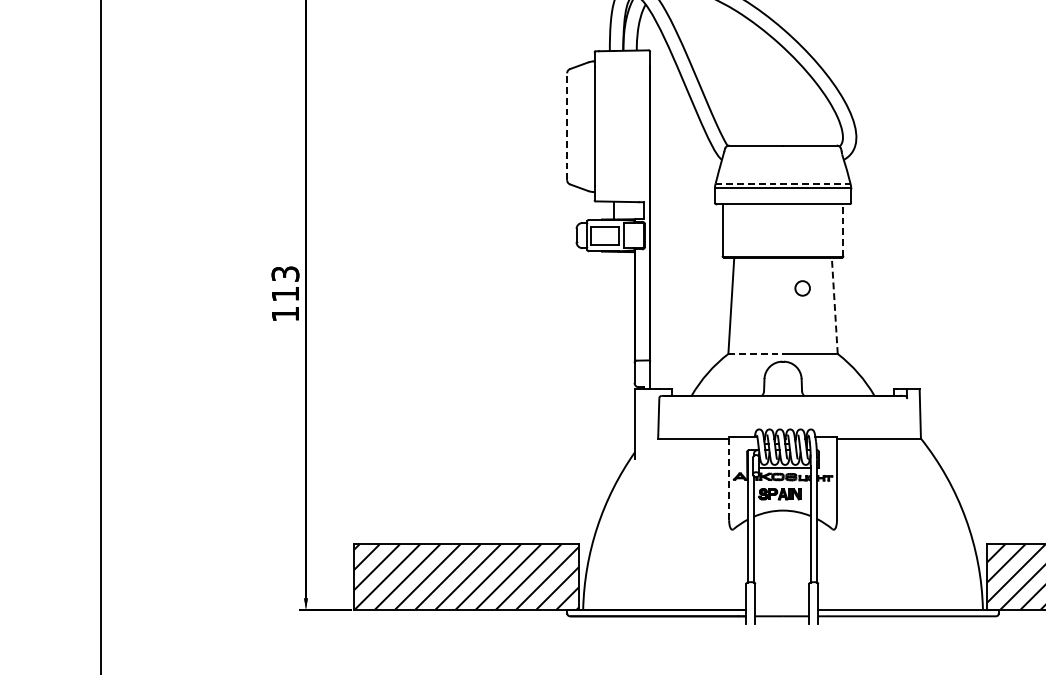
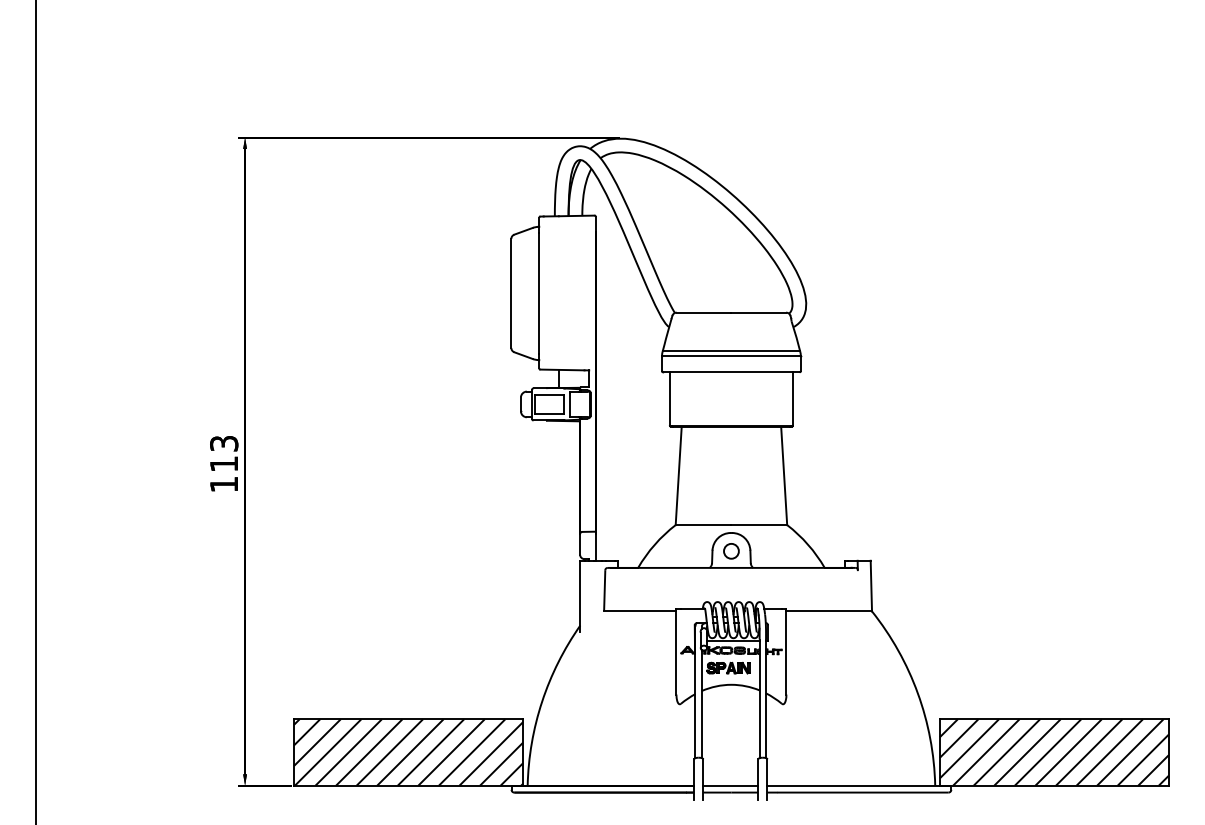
line: (567, 125) -> (511, 292), dashed -> solid
line: (783, 183) -> (731, 351), dashed -> solid
line: (842, 230) -> (792, 399), dashed -> solid
circle: (802, 288) -> (731, 551), moved
line: (835, 305) -> (784, 475), dashed -> solid
line: (755, 354) -> (703, 525), dashed -> solid
line: (729, 477) -> (676, 651), dashed -> solid
line: (782, 609) -> (730, 785), added

